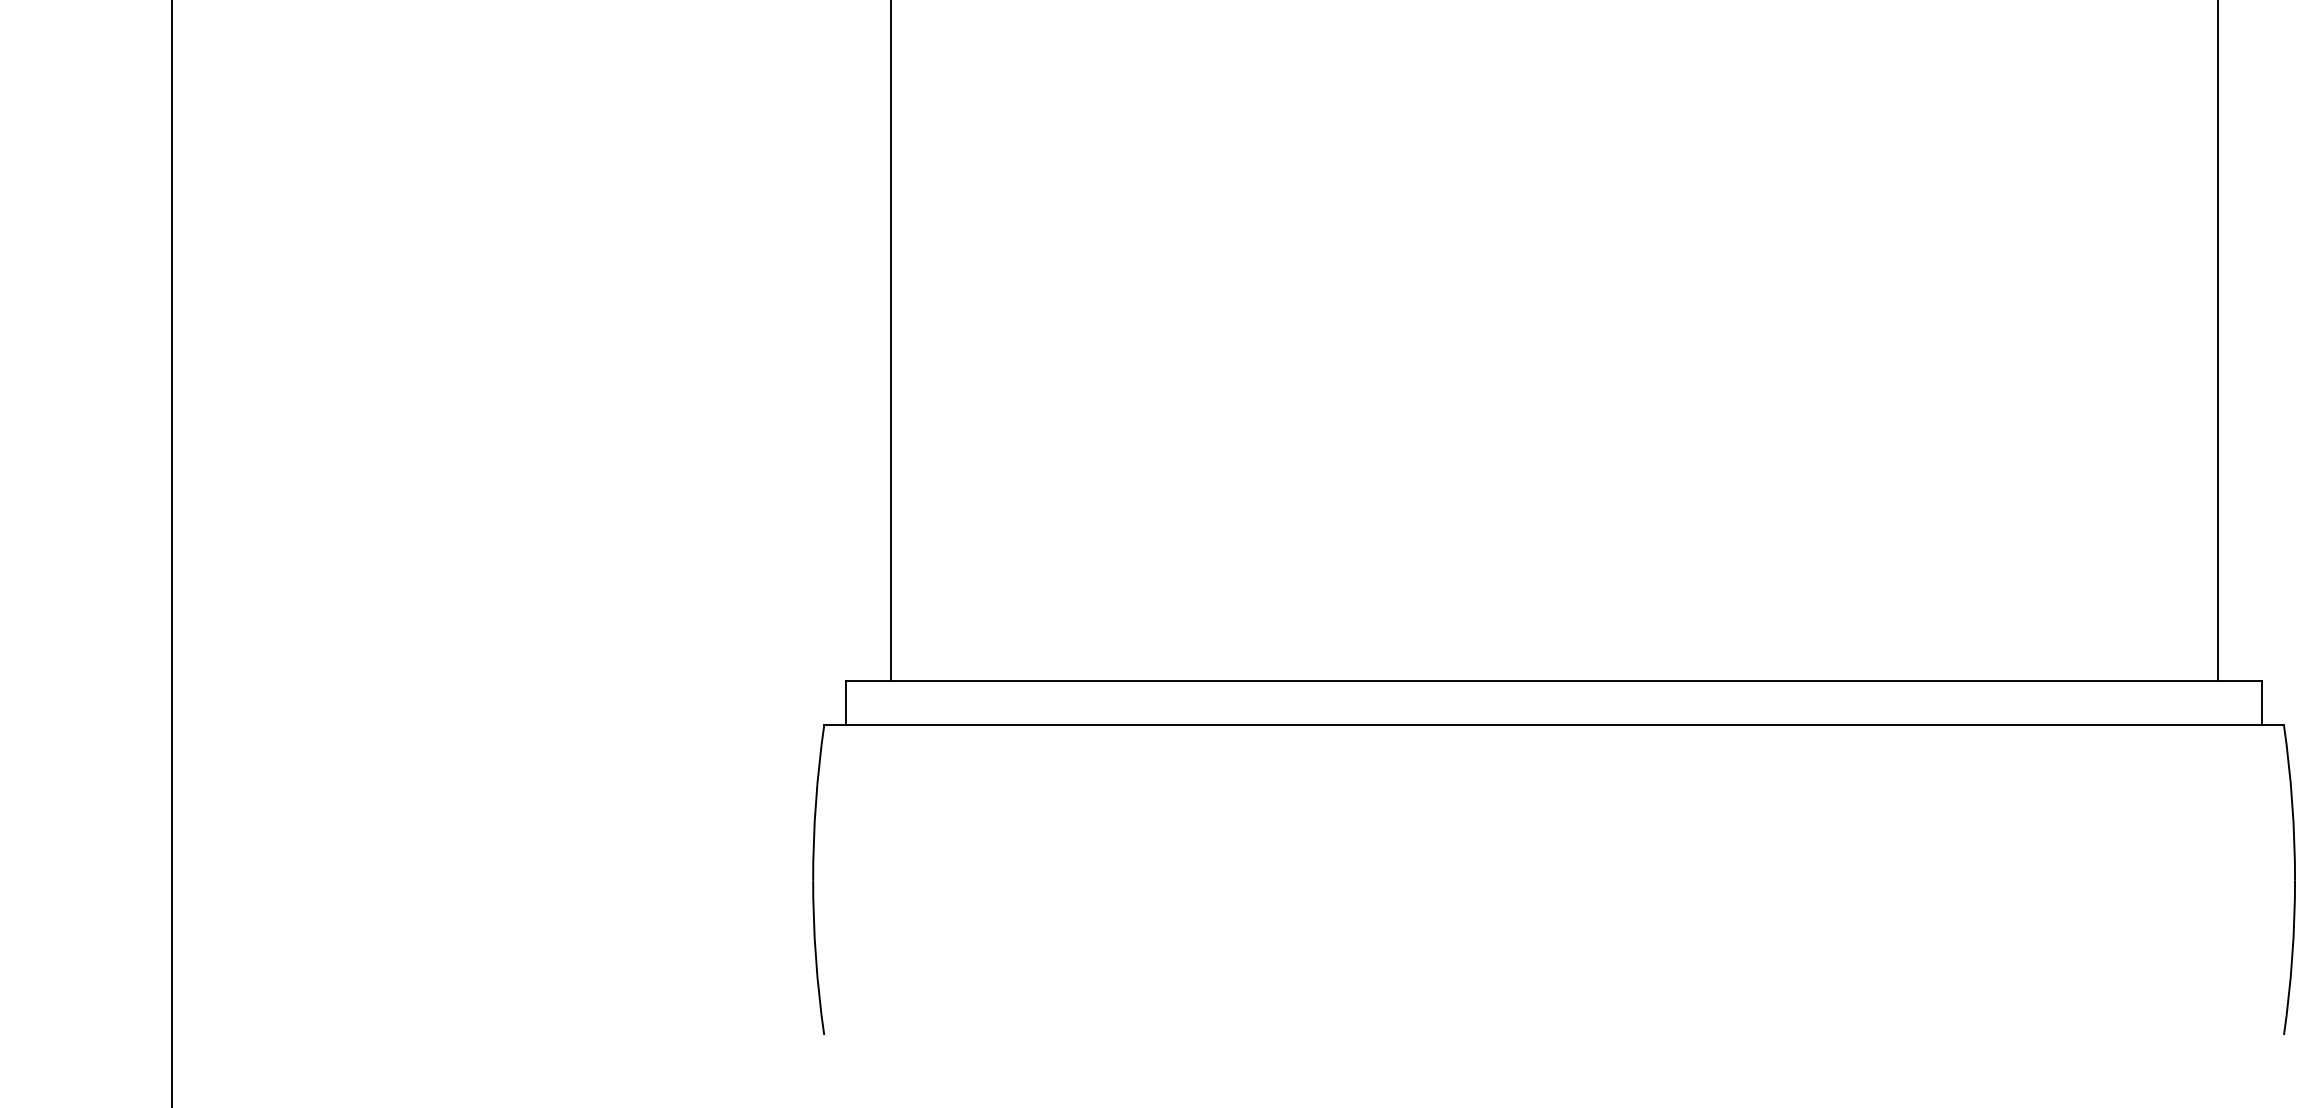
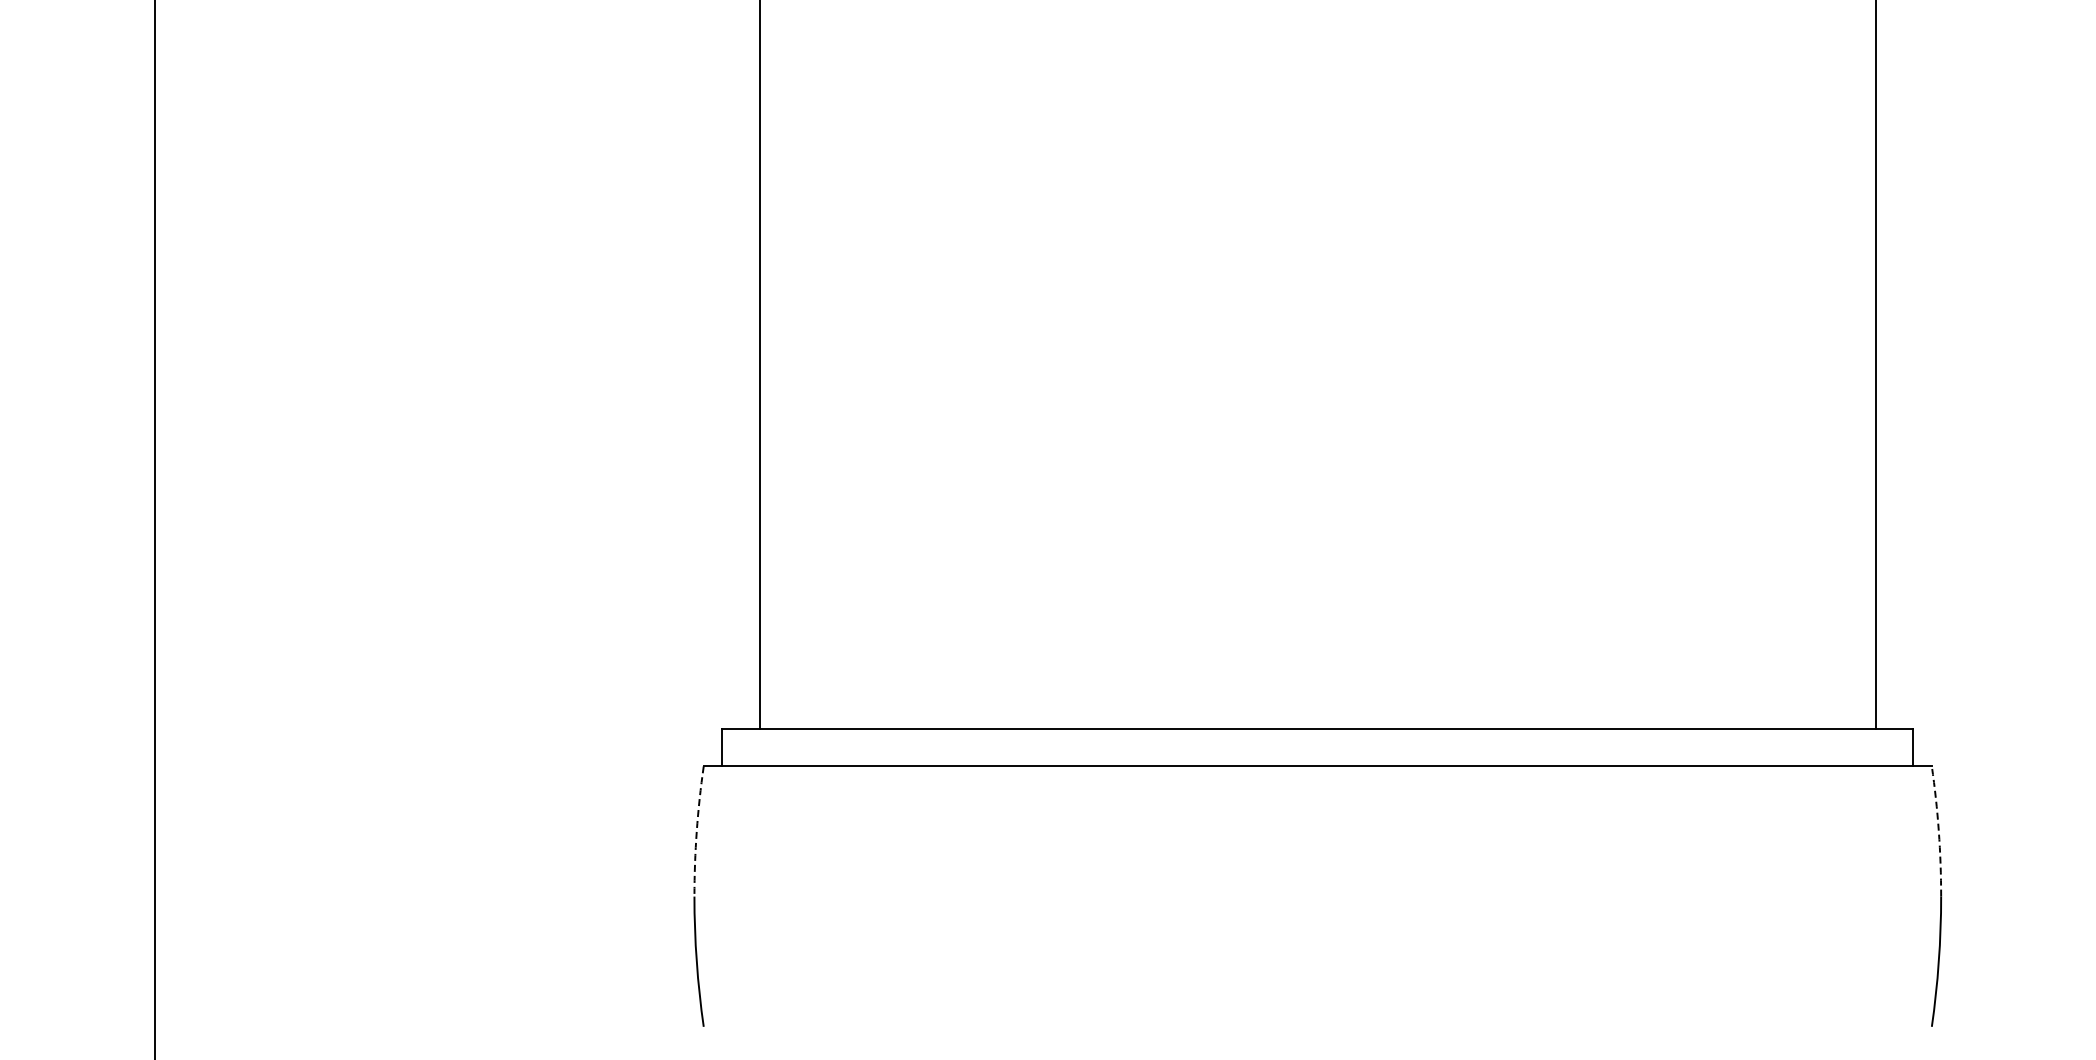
arc: (815, 802) -> (696, 831), solid -> dashed
arc: (2291, 802) -> (1938, 831), solid -> dashed

